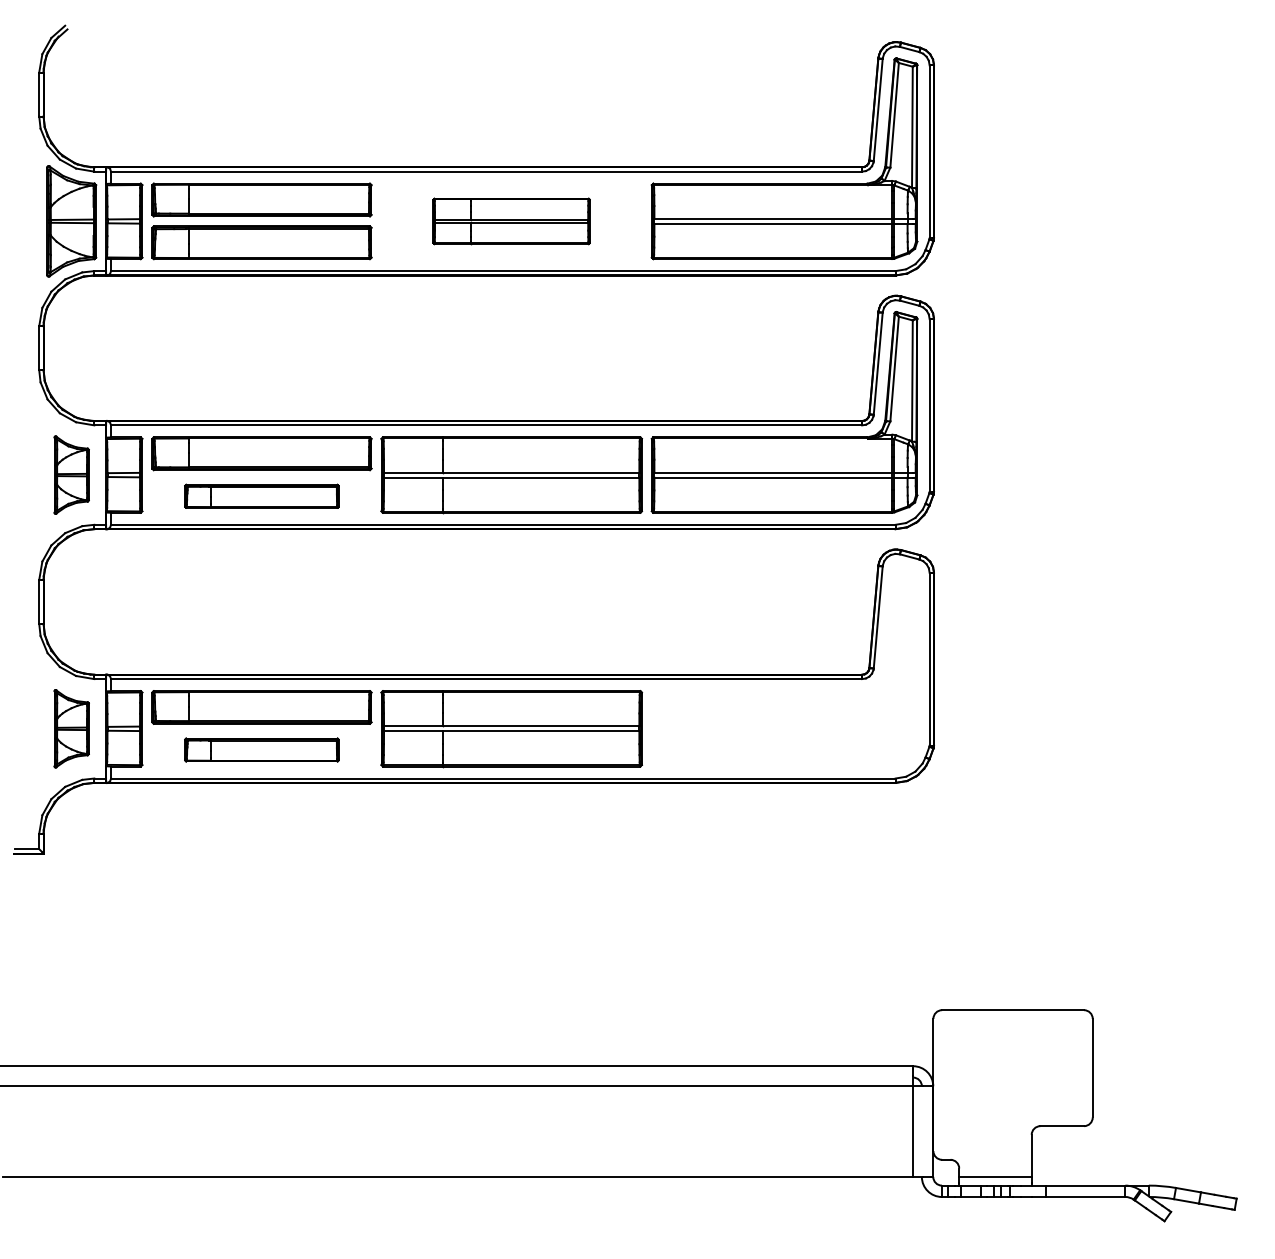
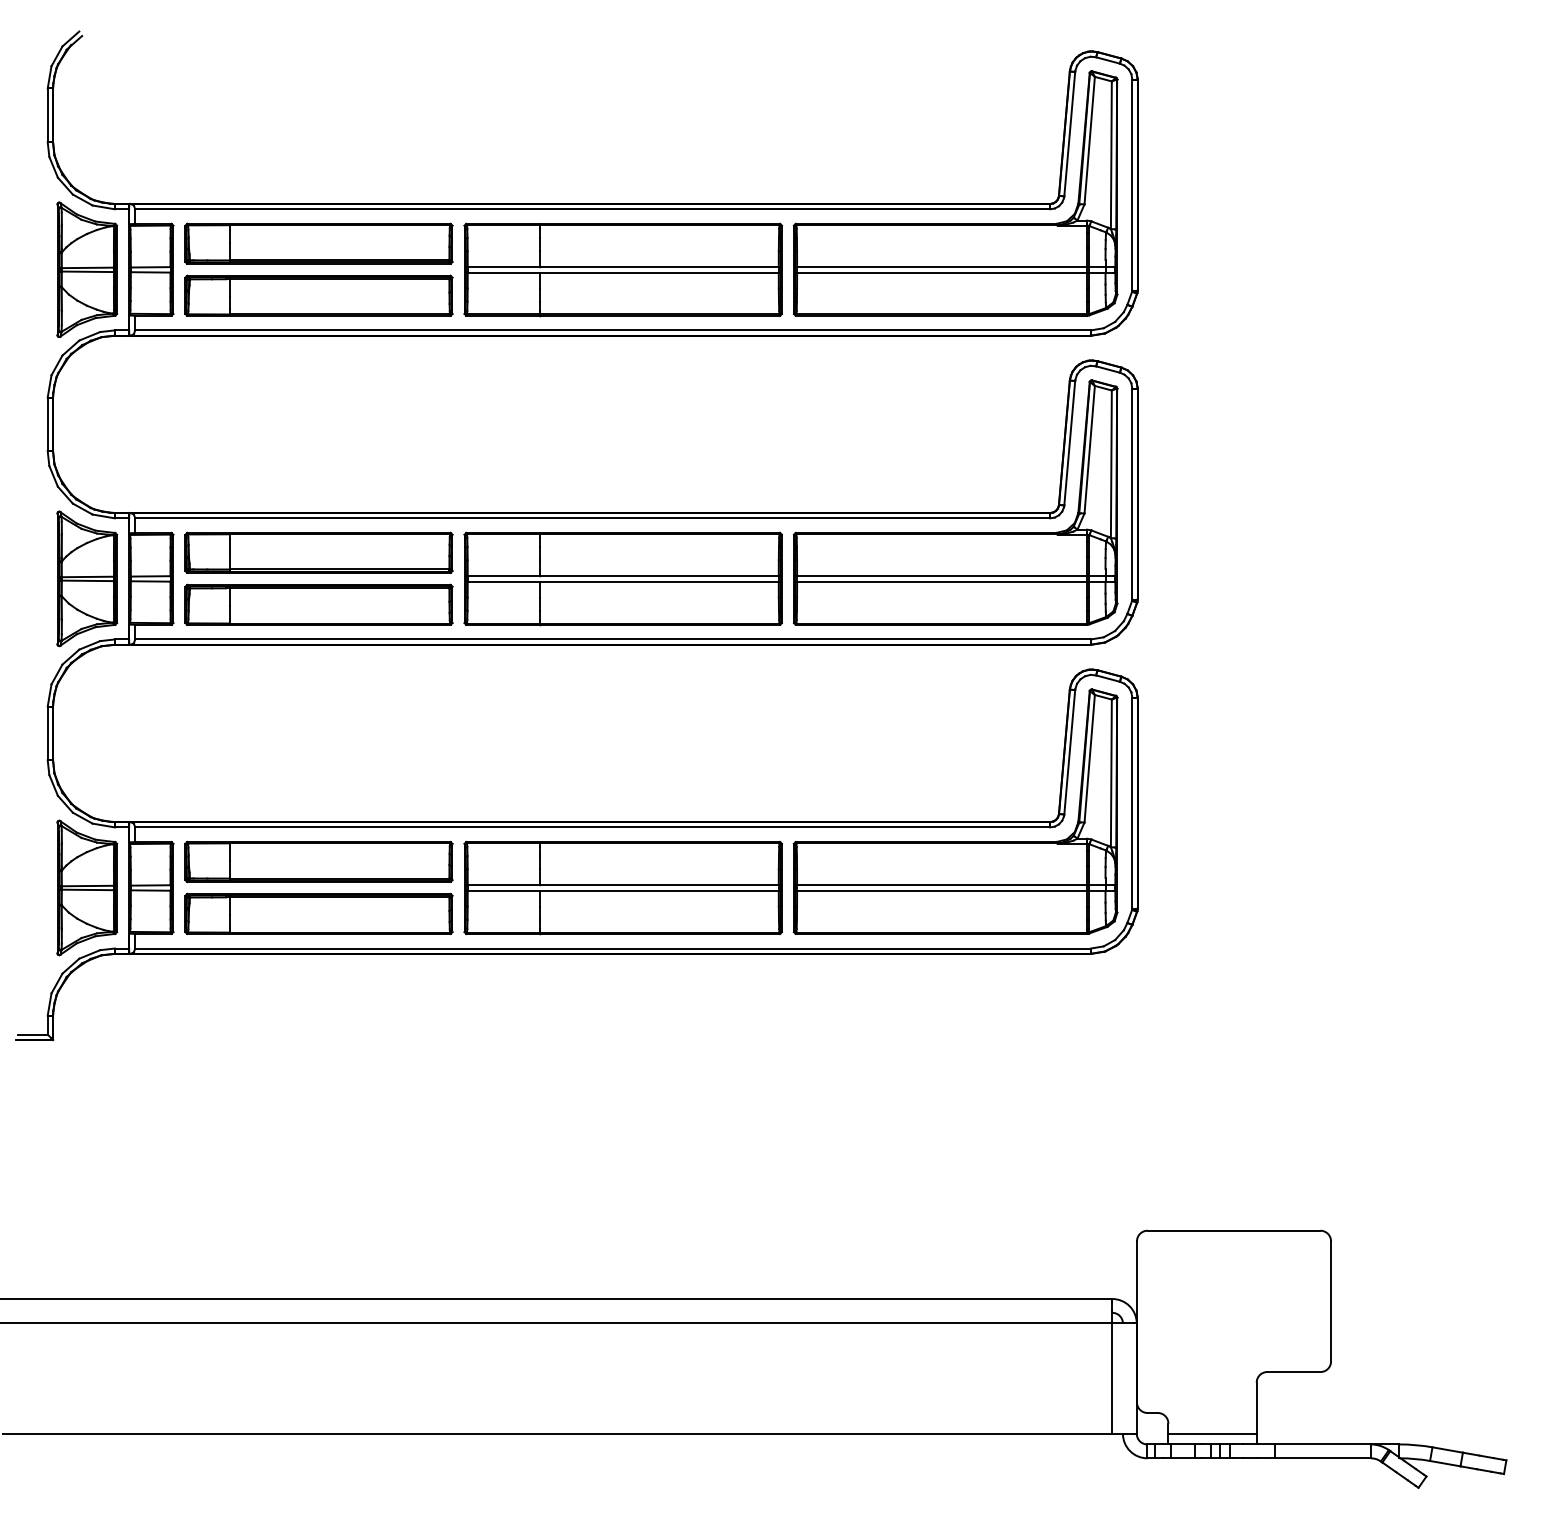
part: (511, 221) -> (622, 269), size x1.67
part: (71, 474) -> (87, 578), size x1.43
part: (261, 496) -> (318, 604), size x1.43
part: (784, 690) -> (955, 841), added
part: (71, 728) -> (87, 887), size x1.43
part: (261, 749) -> (318, 913), size x1.43

